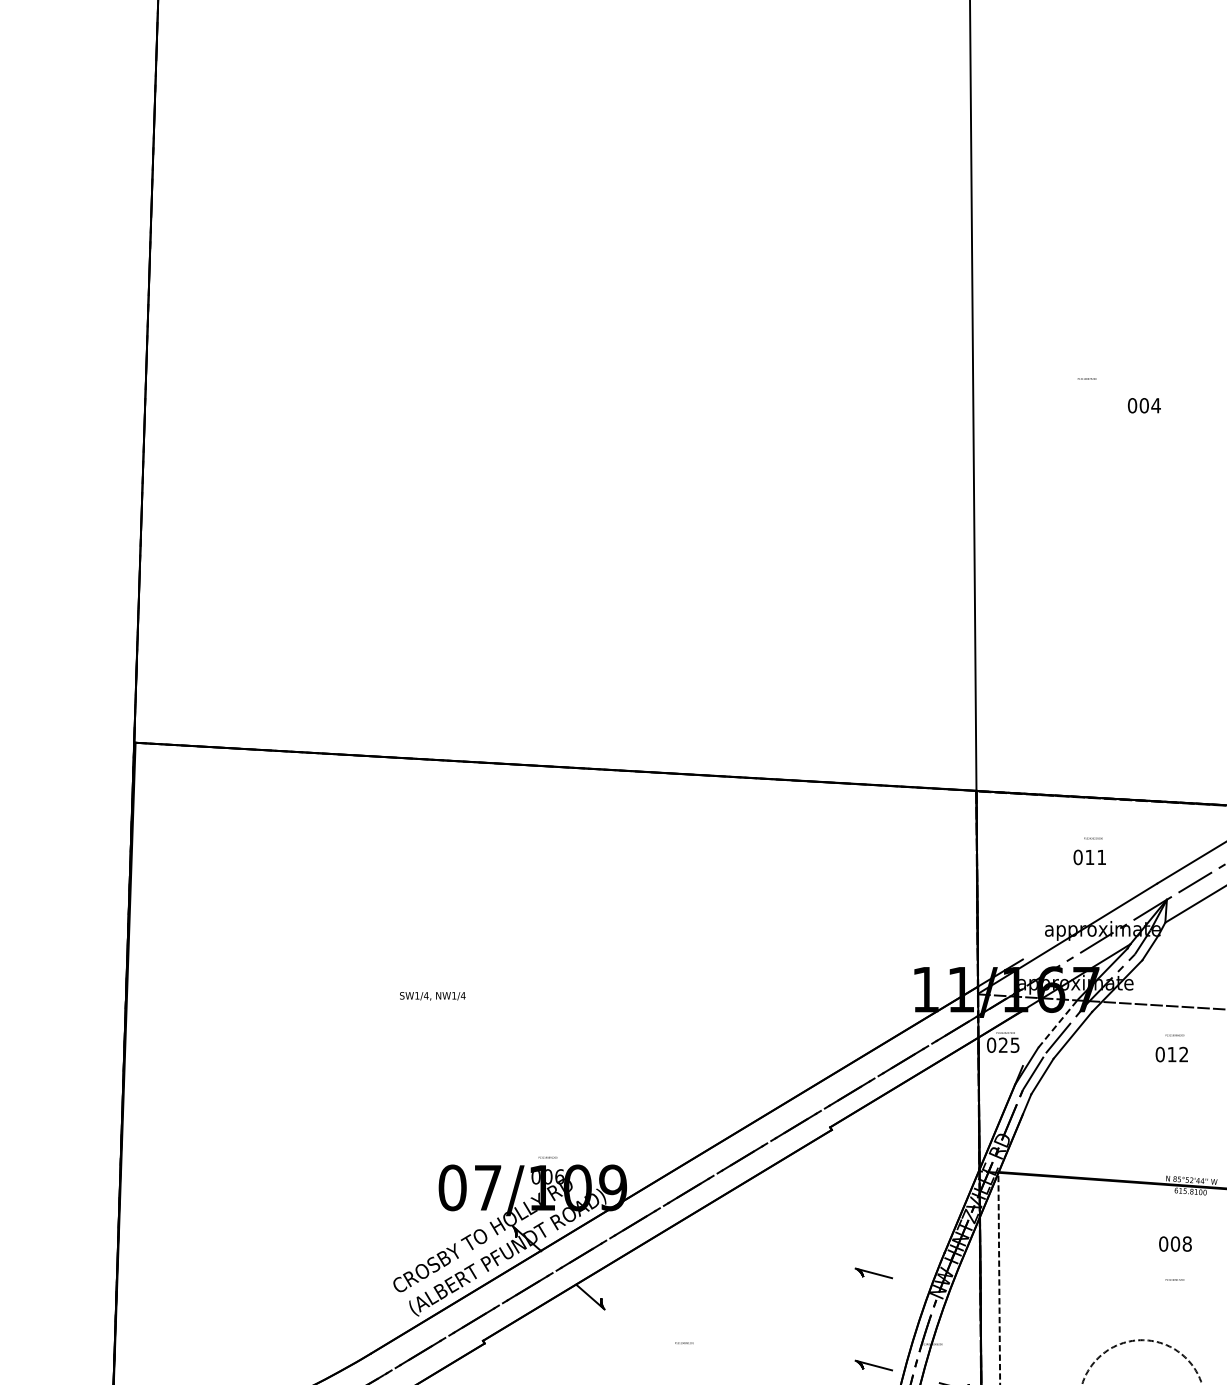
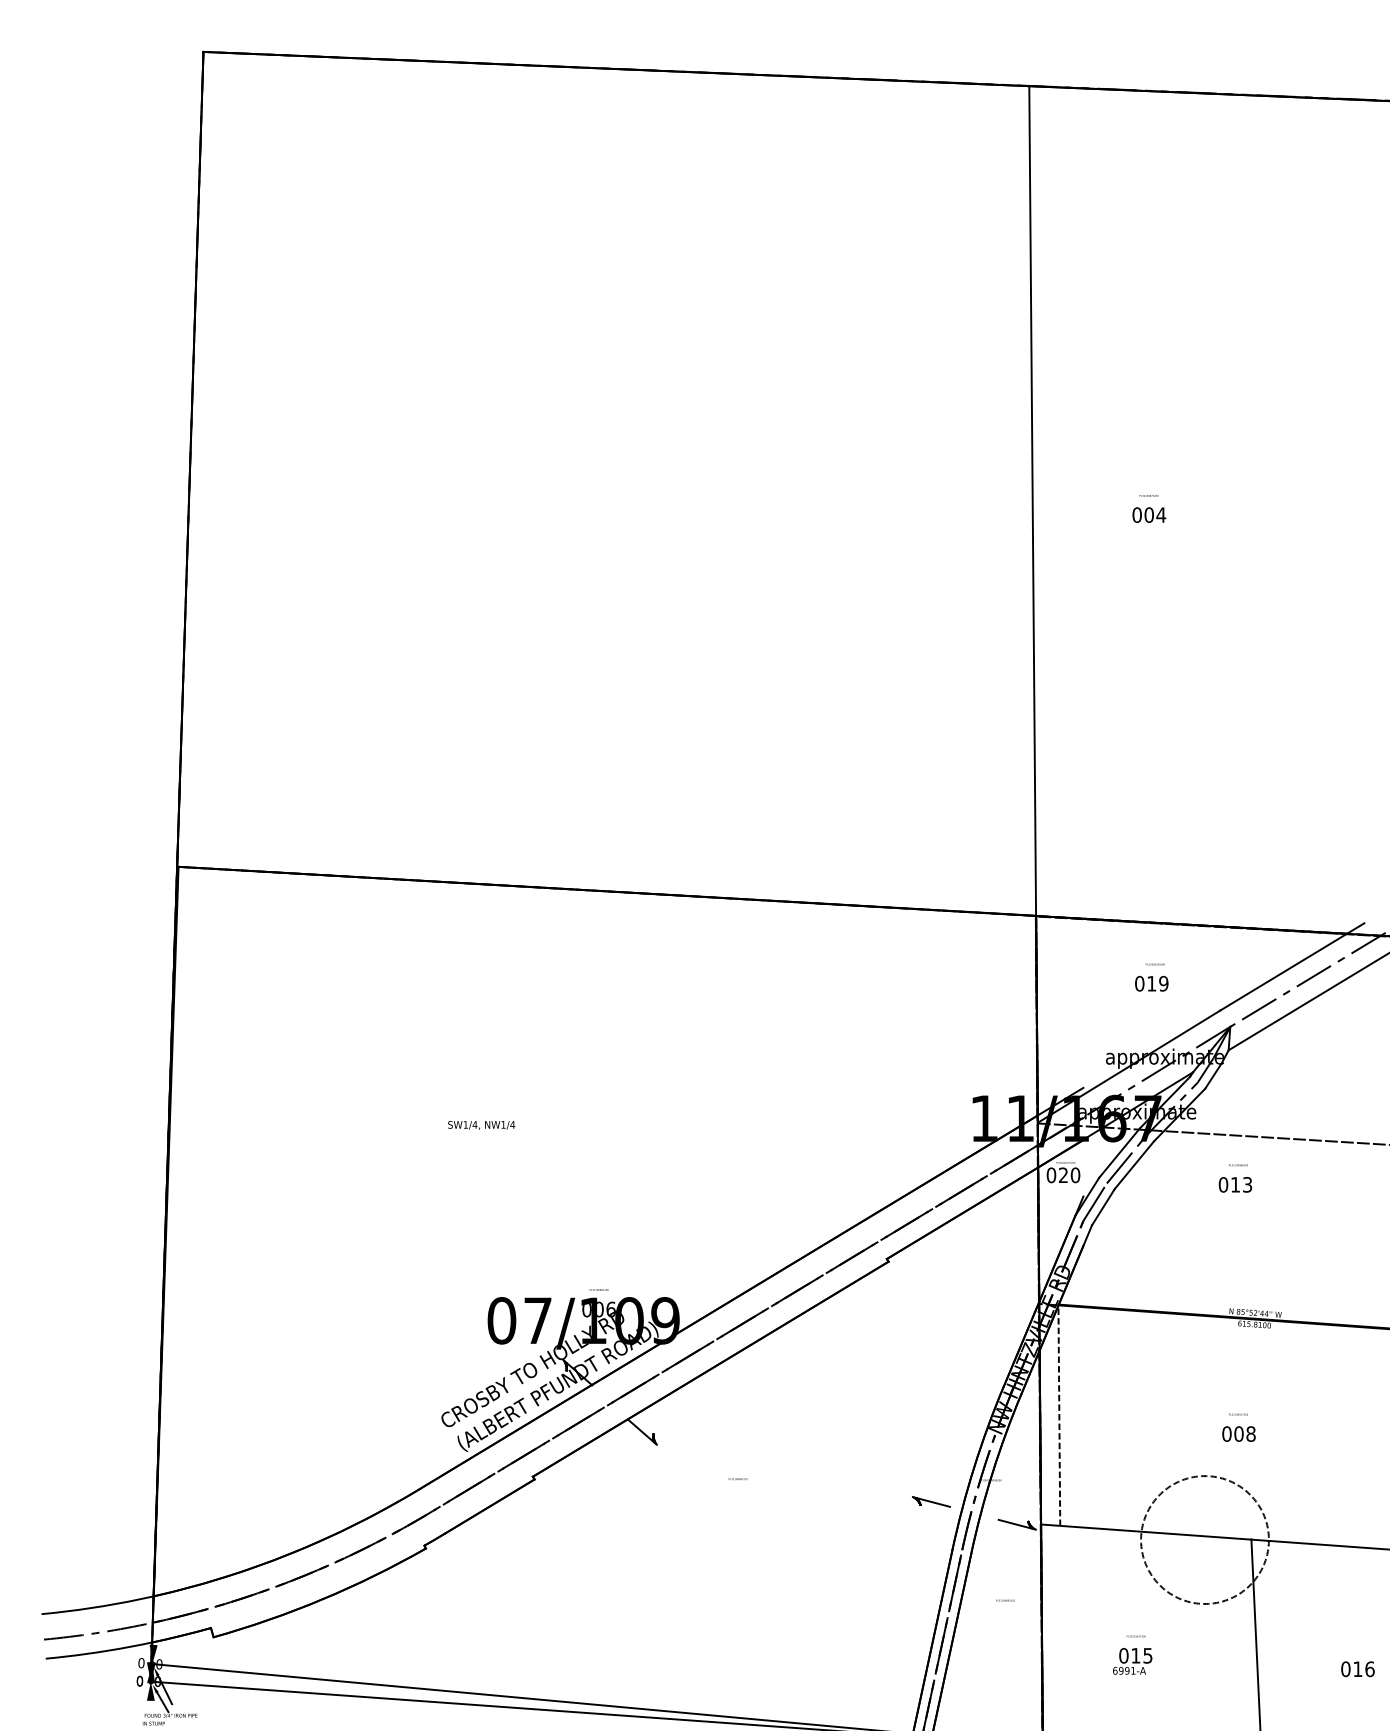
text: (1144, 405) -> (1149, 514), moved
text: (1101, 857) -> (1163, 983), 011 -> 019
line: (1058, 1023) -> (1119, 1153), dashed -> solid
text: (1015, 1045) -> (1075, 1175), 025 -> 020
text: (1183, 1054) -> (1247, 1184), 012 -> 013
text: (1174, 1243) -> (1238, 1433), moved
part: (873, 1272) -> (931, 1407), removed

